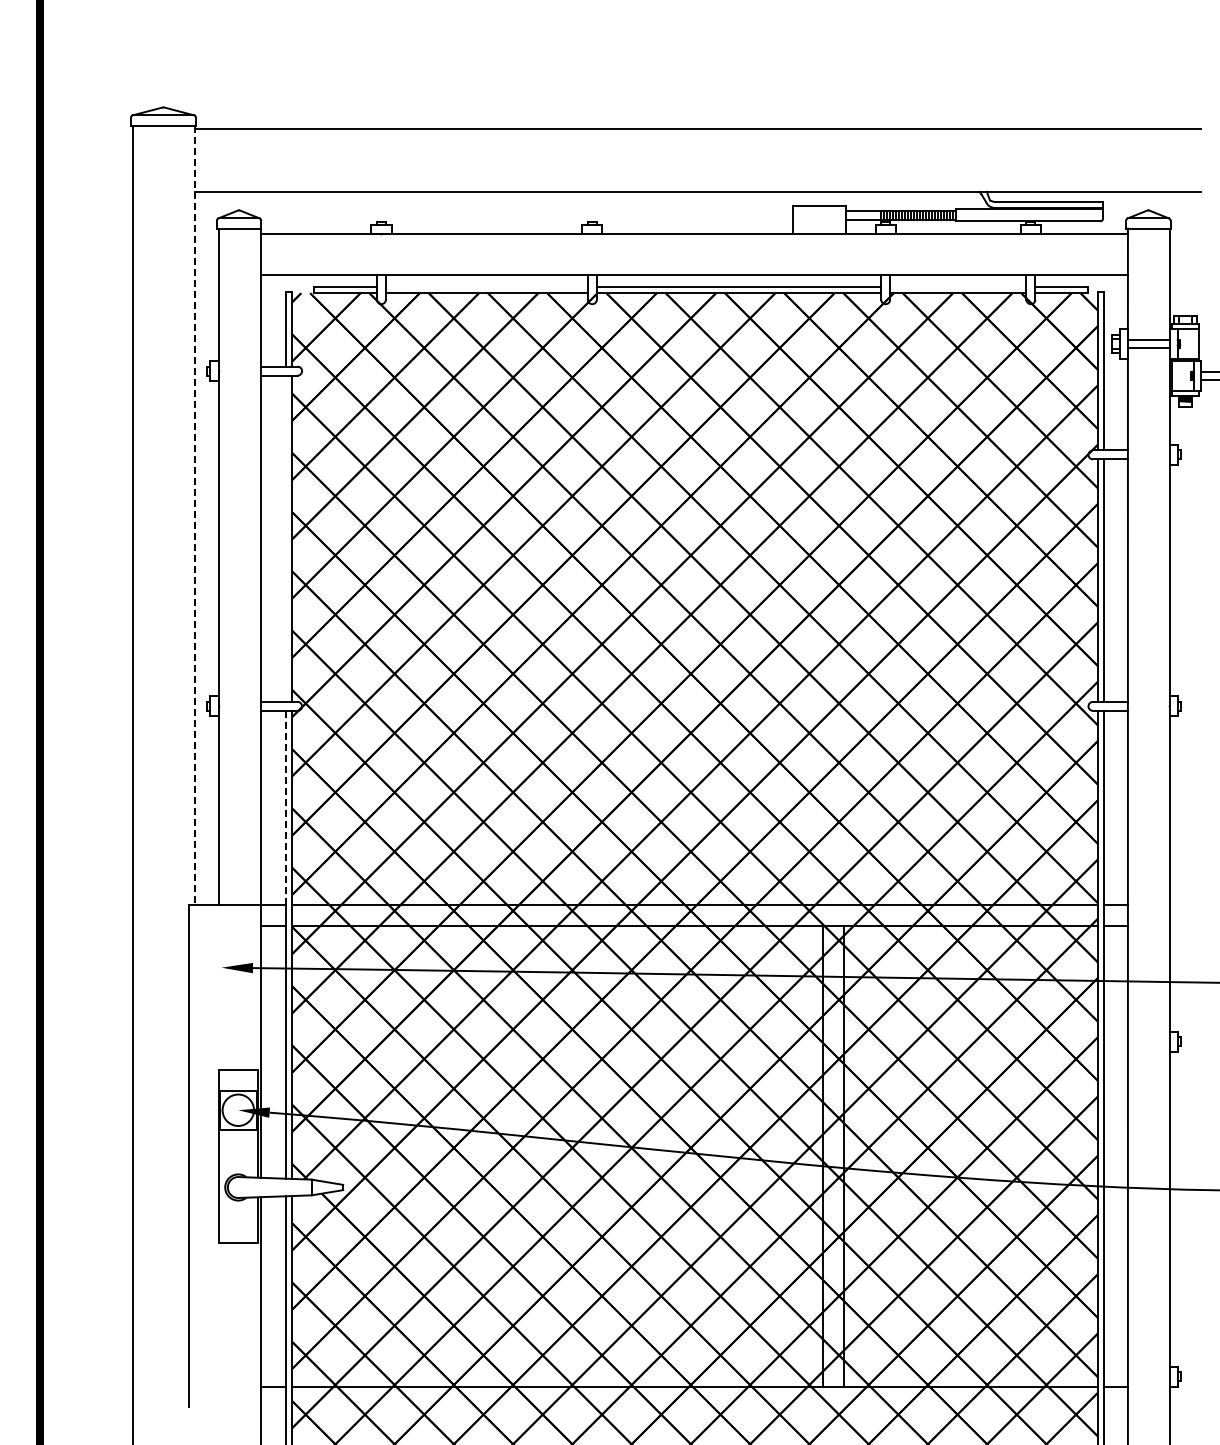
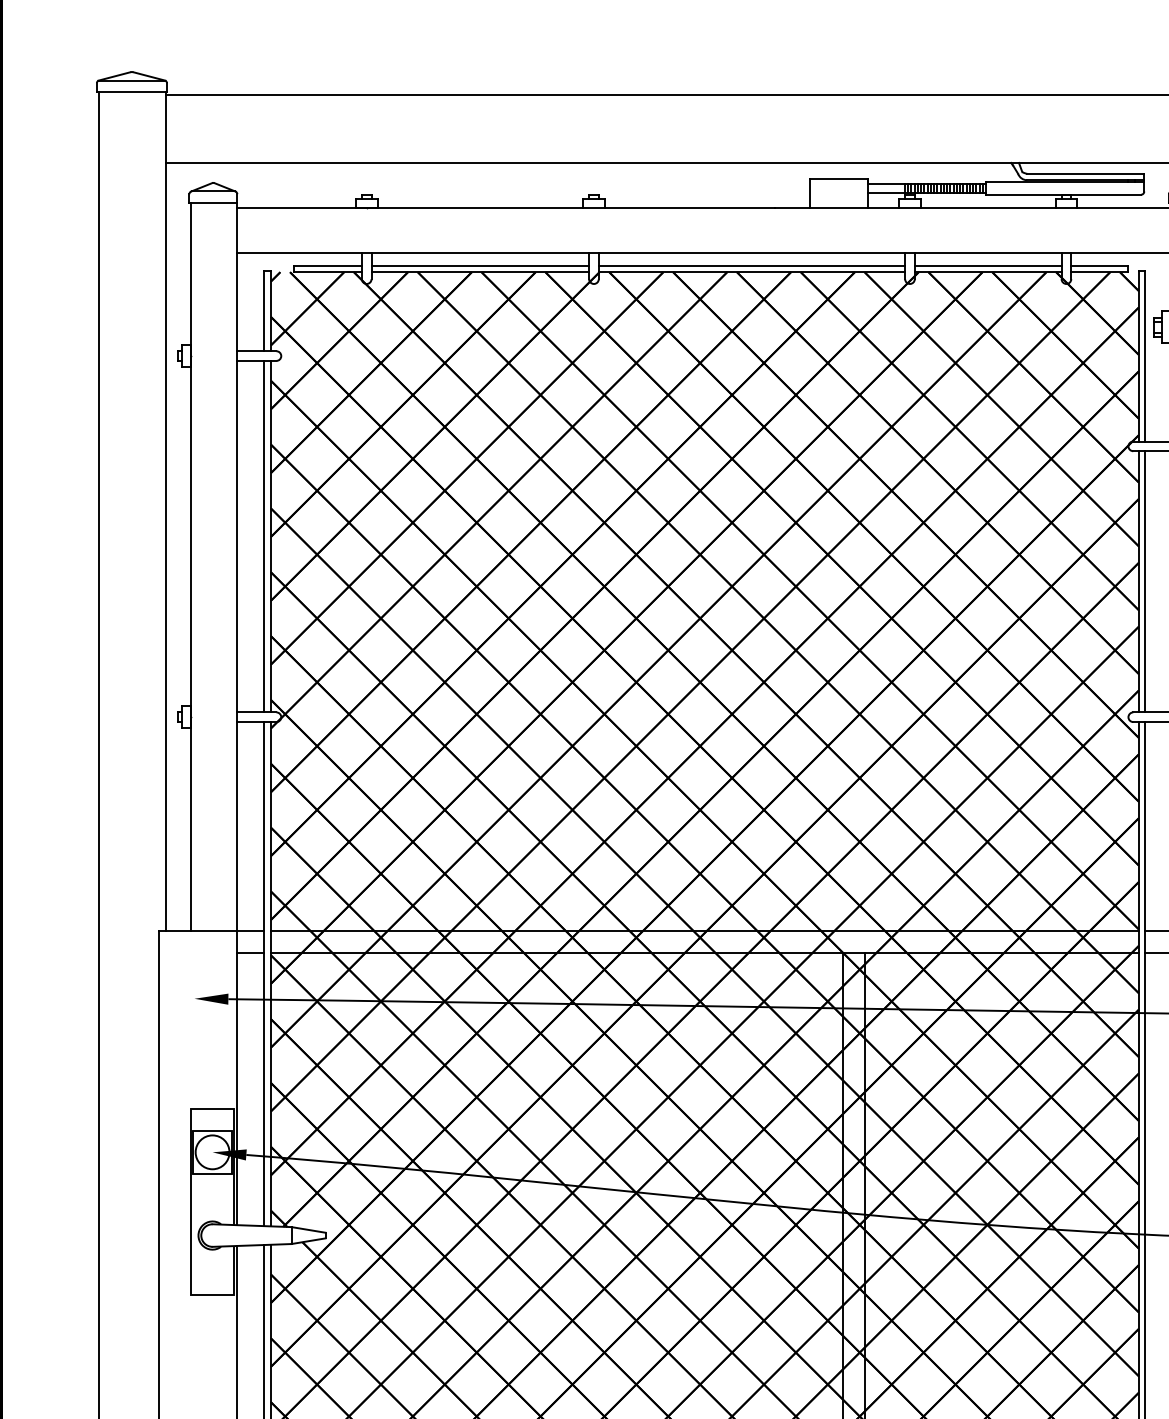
line: (486, 287) -> (479, 265), added
line: (958, 287) -> (988, 265), added
line: (195, 515) -> (166, 511), dashed -> solid
line: (286, 538) -> (264, 536), added
line: (286, 807) -> (264, 826), dashed -> solid

